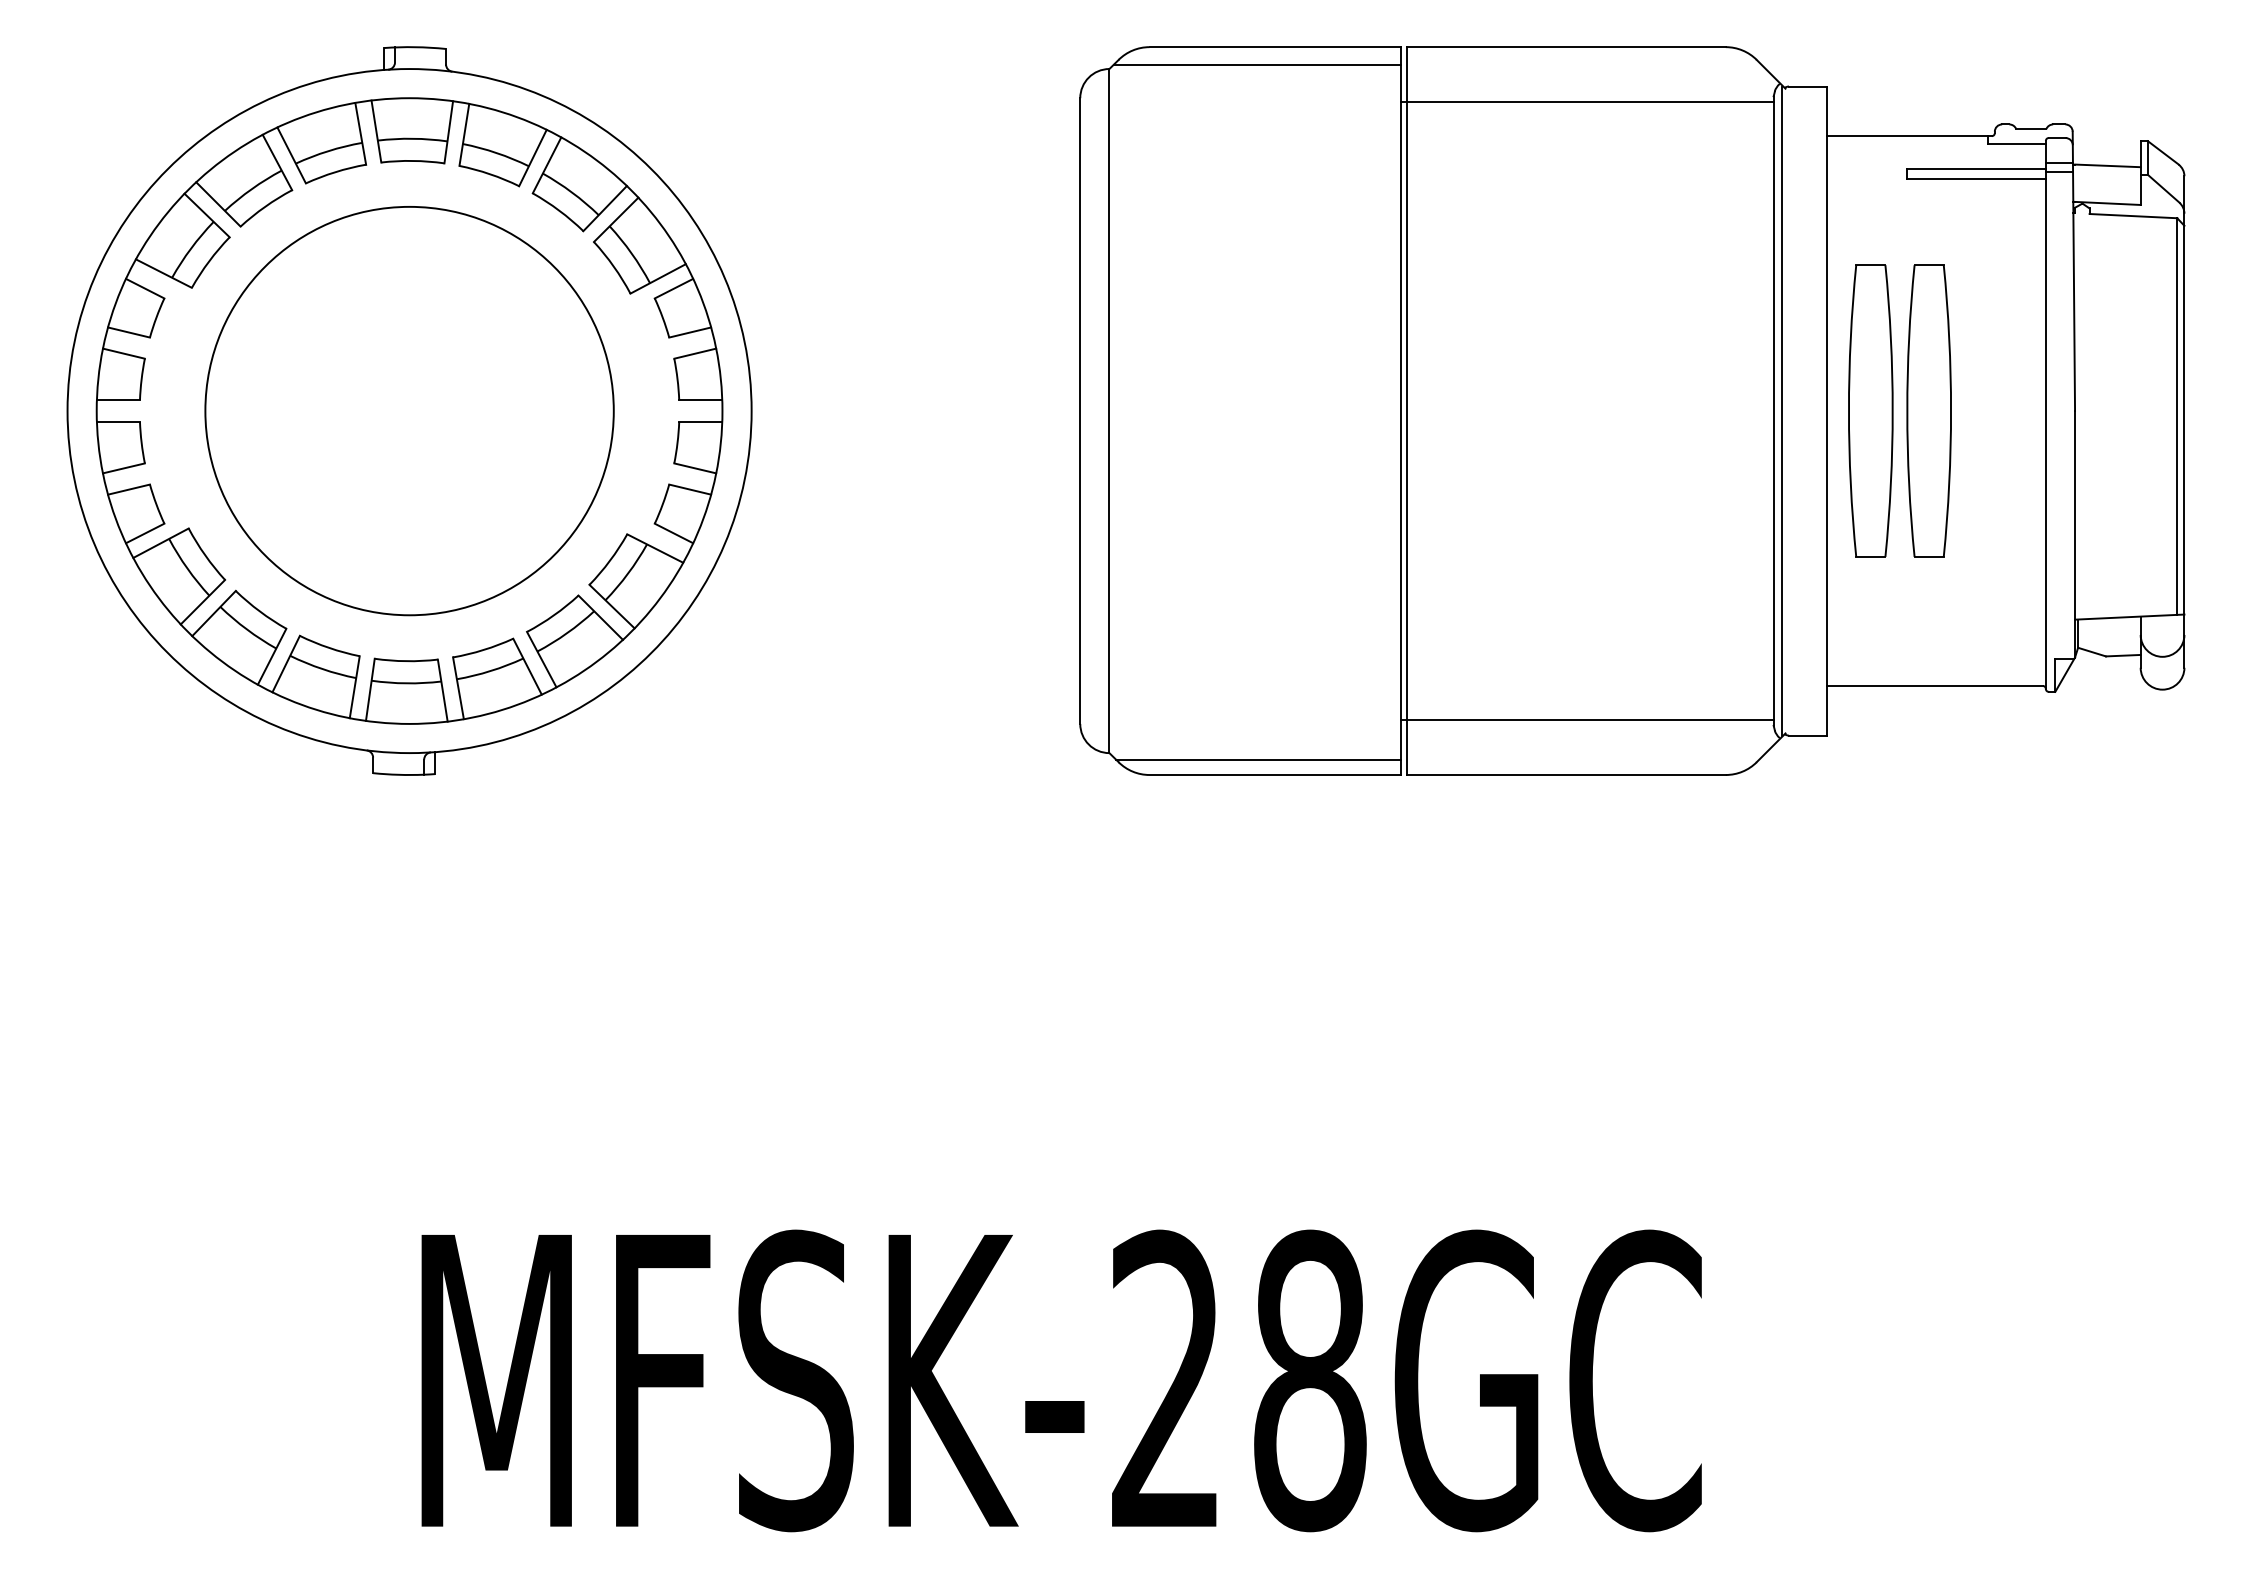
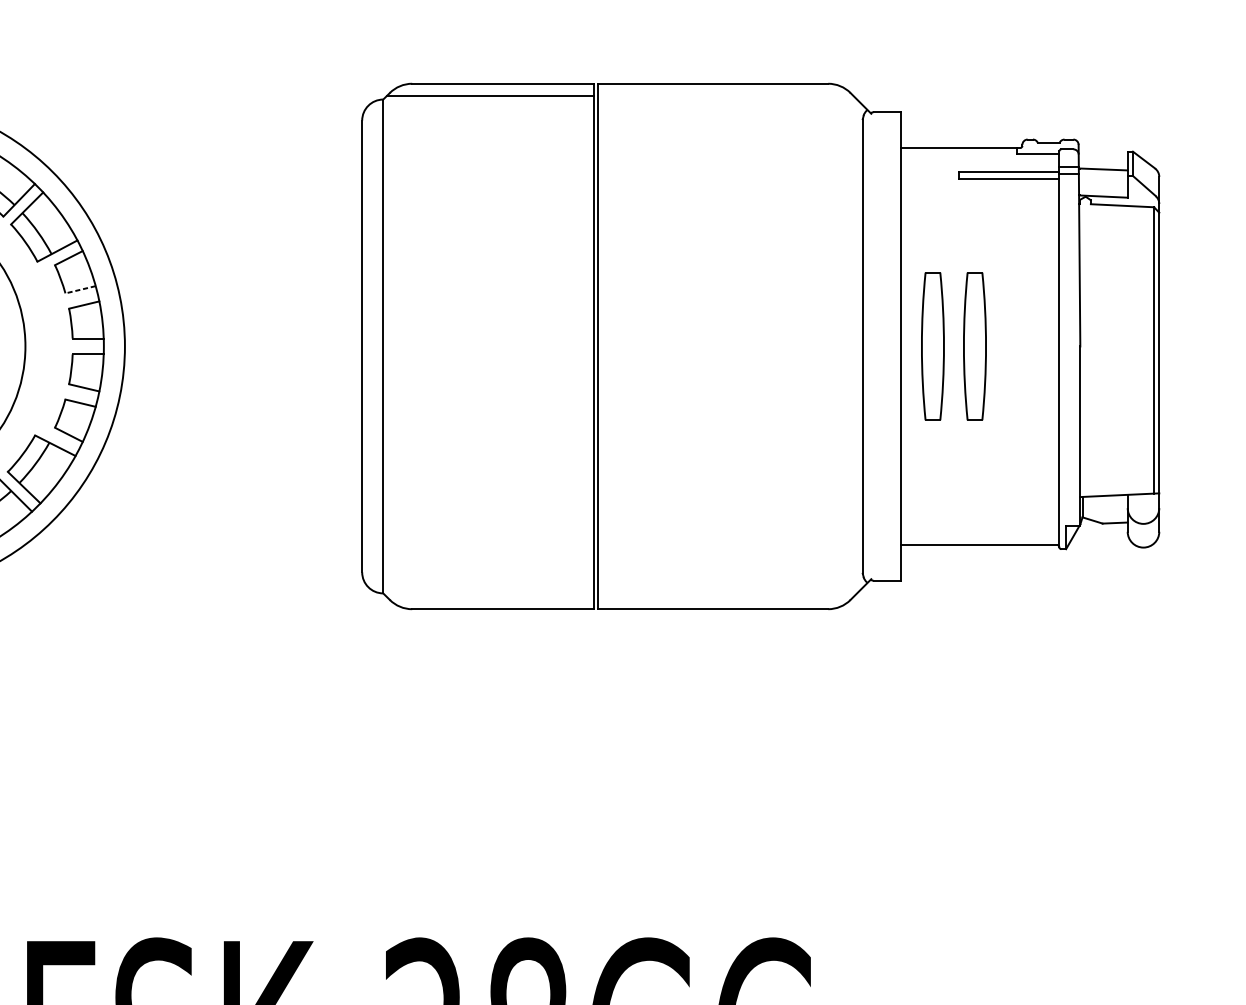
line: (1587, 101) -> (728, 123), removed
line: (690, 332) -> (80, 289), solid -> dashed
line: (1782, 410) -> (869, 346), removed
part: (1870, 410) -> (932, 346), size x0.7
part: (1928, 410) -> (974, 346), size x0.7
line: (1587, 720) -> (728, 569), removed
line: (1258, 759) -> (490, 598), removed

